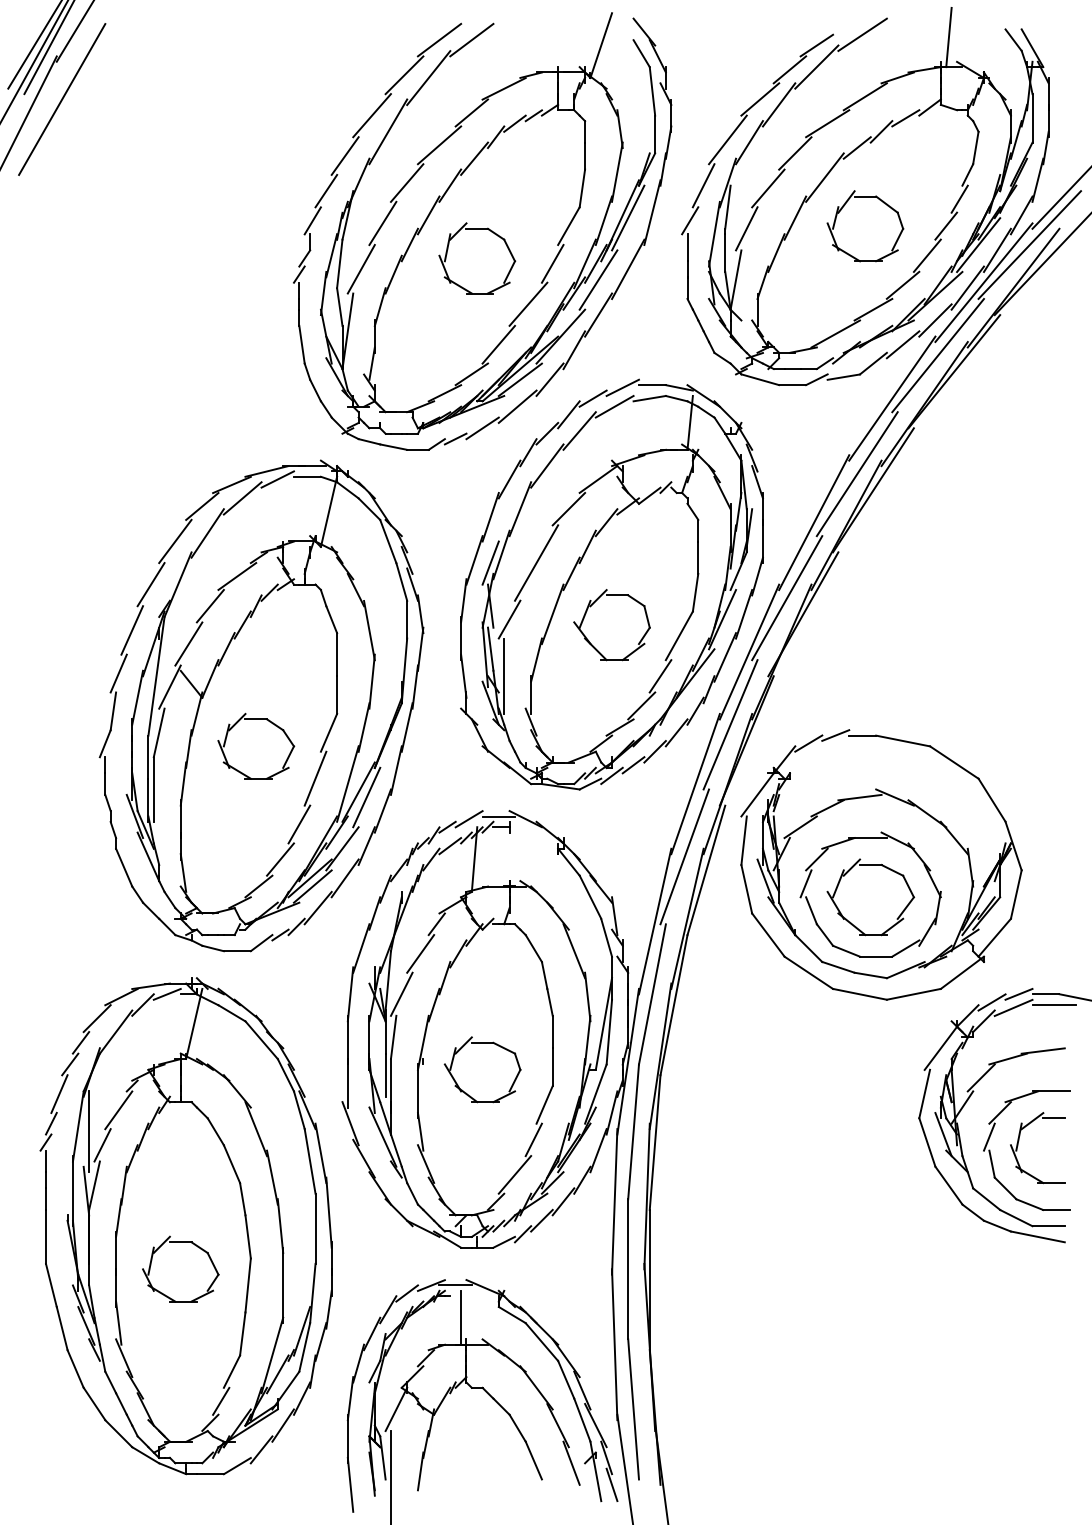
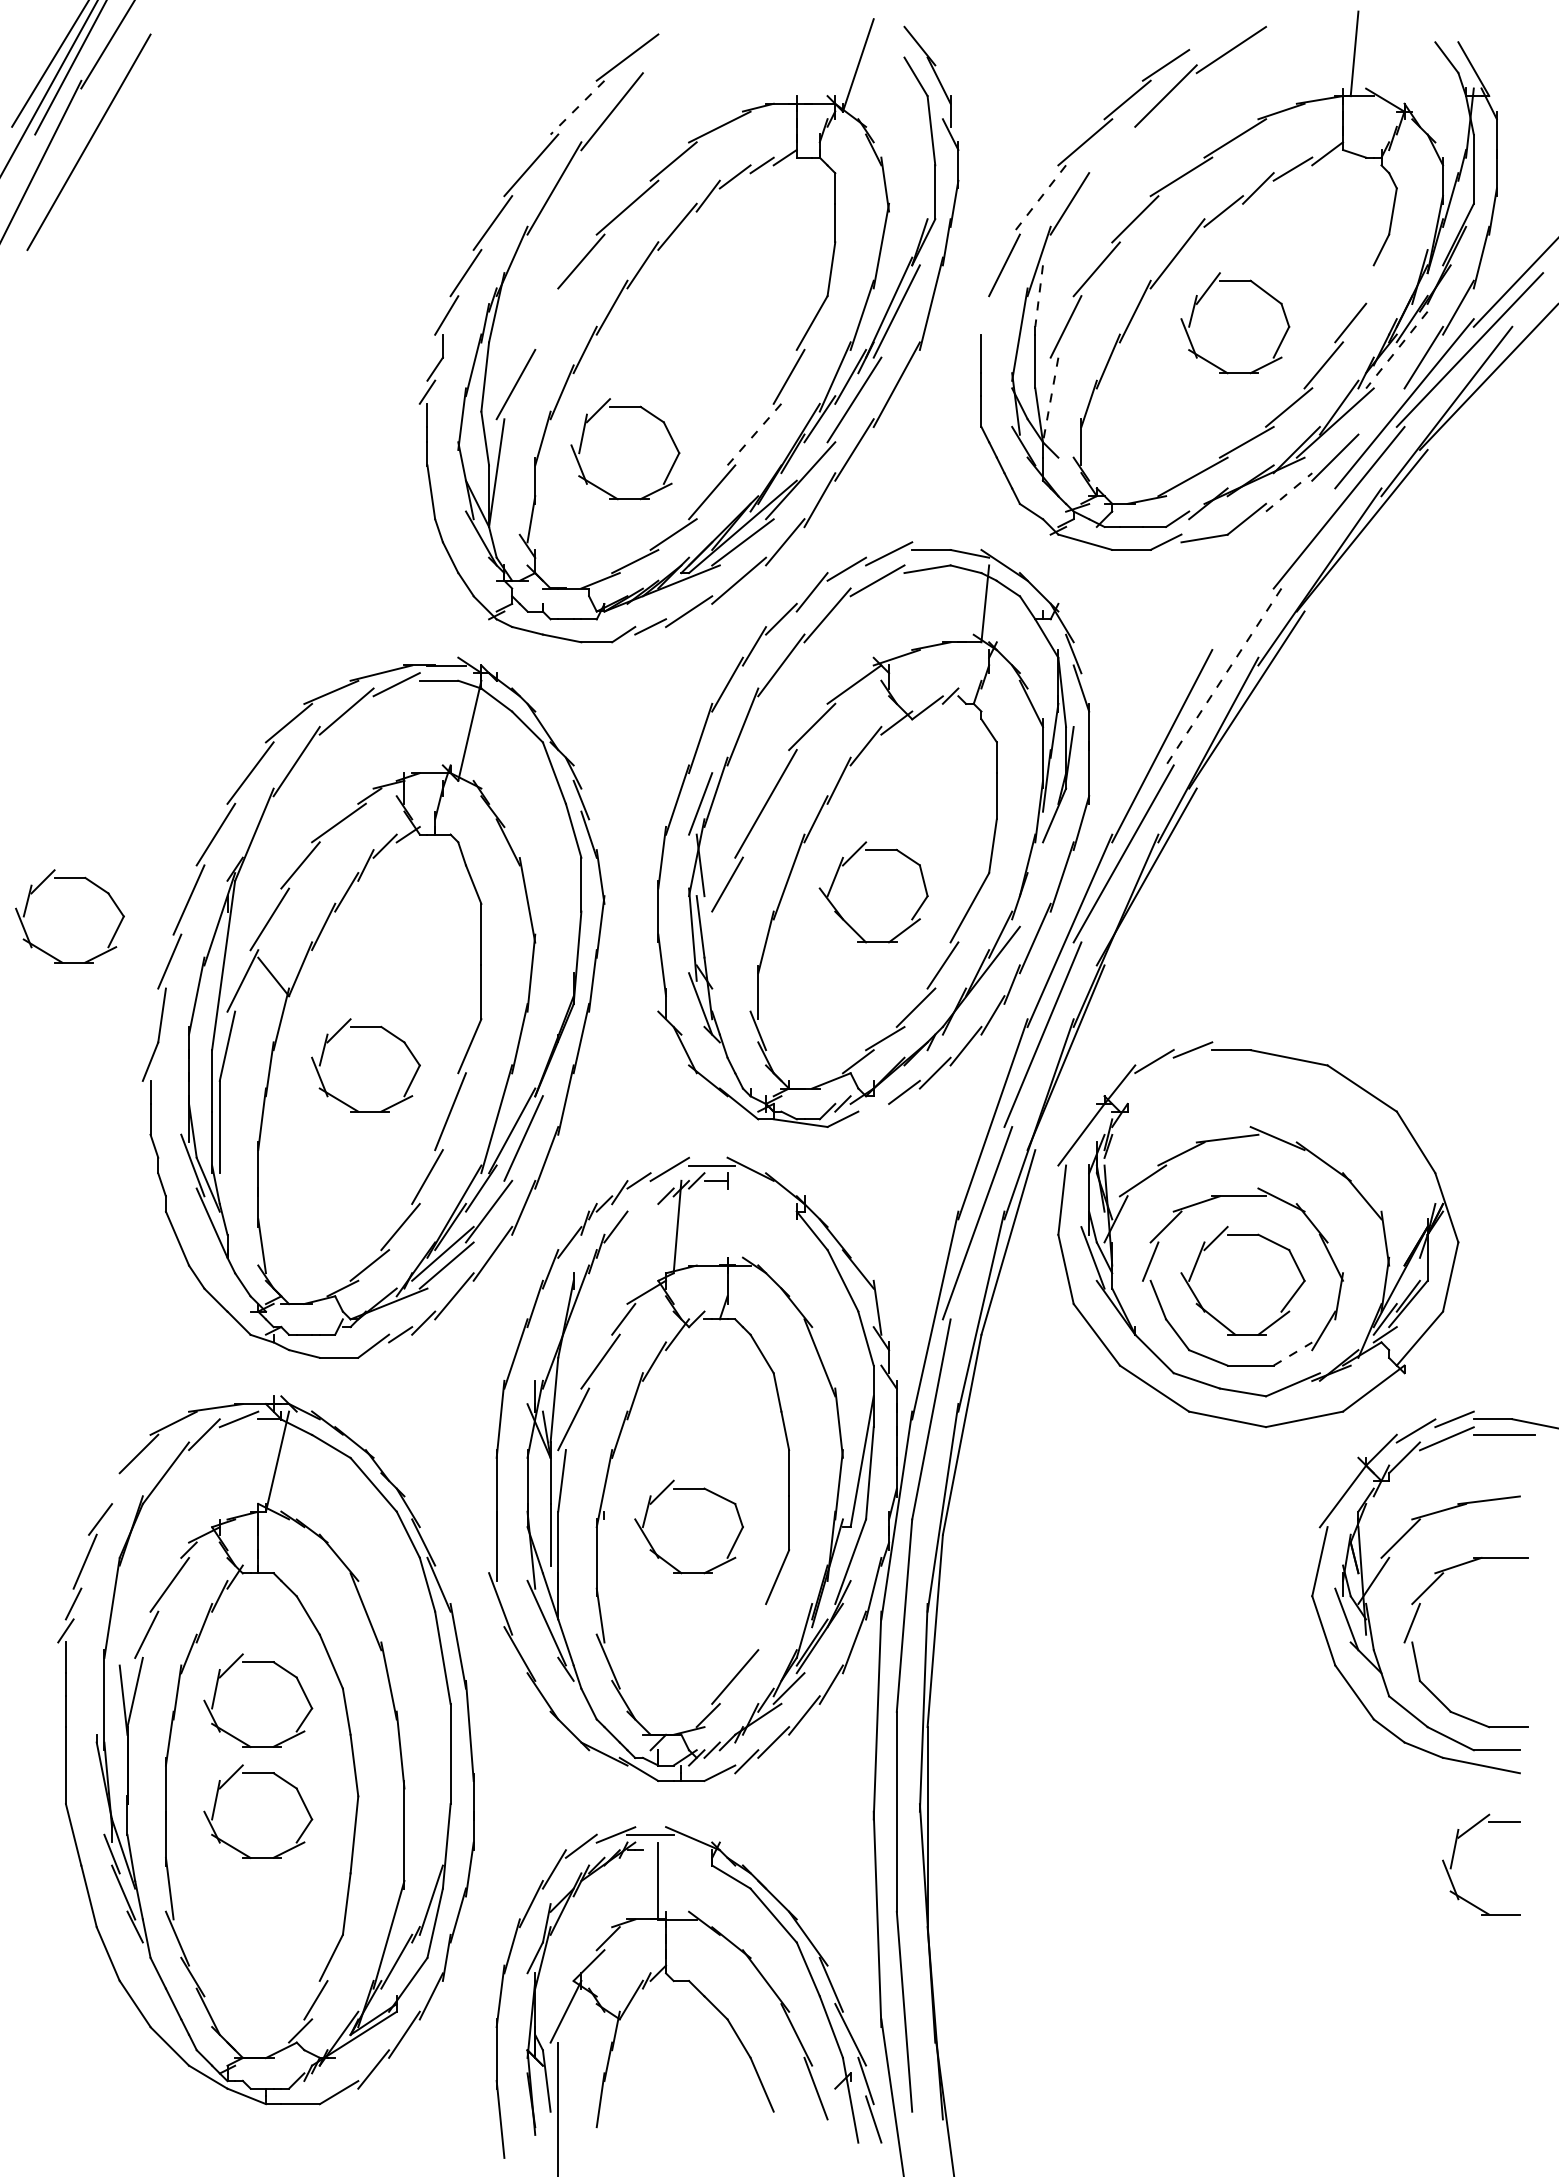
line: (471, 40) -> (673, 57), removed
line: (404, 75) -> (577, 108), solid -> dashed
line: (779, 104) -> (1112, 149), removed
line: (728, 139) -> (1039, 199), solid -> dashed
line: (959, 199) -> (1369, 284), removed
line: (728, 207) -> (1039, 296), solid -> dashed
line: (689, 220) -> (984, 315), removed
line: (382, 222) -> (546, 318), removed
part: (477, 229) -> (625, 407), moved
line: (978, 245) -> (1396, 350), solid -> dashed
line: (735, 280) -> (1050, 400), solid -> dashed
line: (967, 288) -> (1381, 411), removed
line: (528, 304) -> (754, 434), solid -> dashed
line: (903, 344) -> (1289, 492), solid -> dashed
line: (892, 398) -> (1273, 568), removed
line: (857, 473) -> (1223, 676), solid -> dashed
part: (48, 615) -> (69, 878), added
line: (722, 619) -> (1031, 884), removed
line: (503, 676) -> (719, 965), removed
line: (611, 775) -> (873, 1107), removed
line: (450, 845) -> (642, 1207), removed
line: (906, 948) -> (1293, 1353), solid -> dashed
line: (80, 1042) -> (115, 1488), removed
line: (89, 1131) -> (127, 1615), removed
line: (533, 1140) -> (761, 1627), removed
part: (1018, 1145) -> (1453, 1860), moved
part: (180, 1164) -> (258, 1662), added

